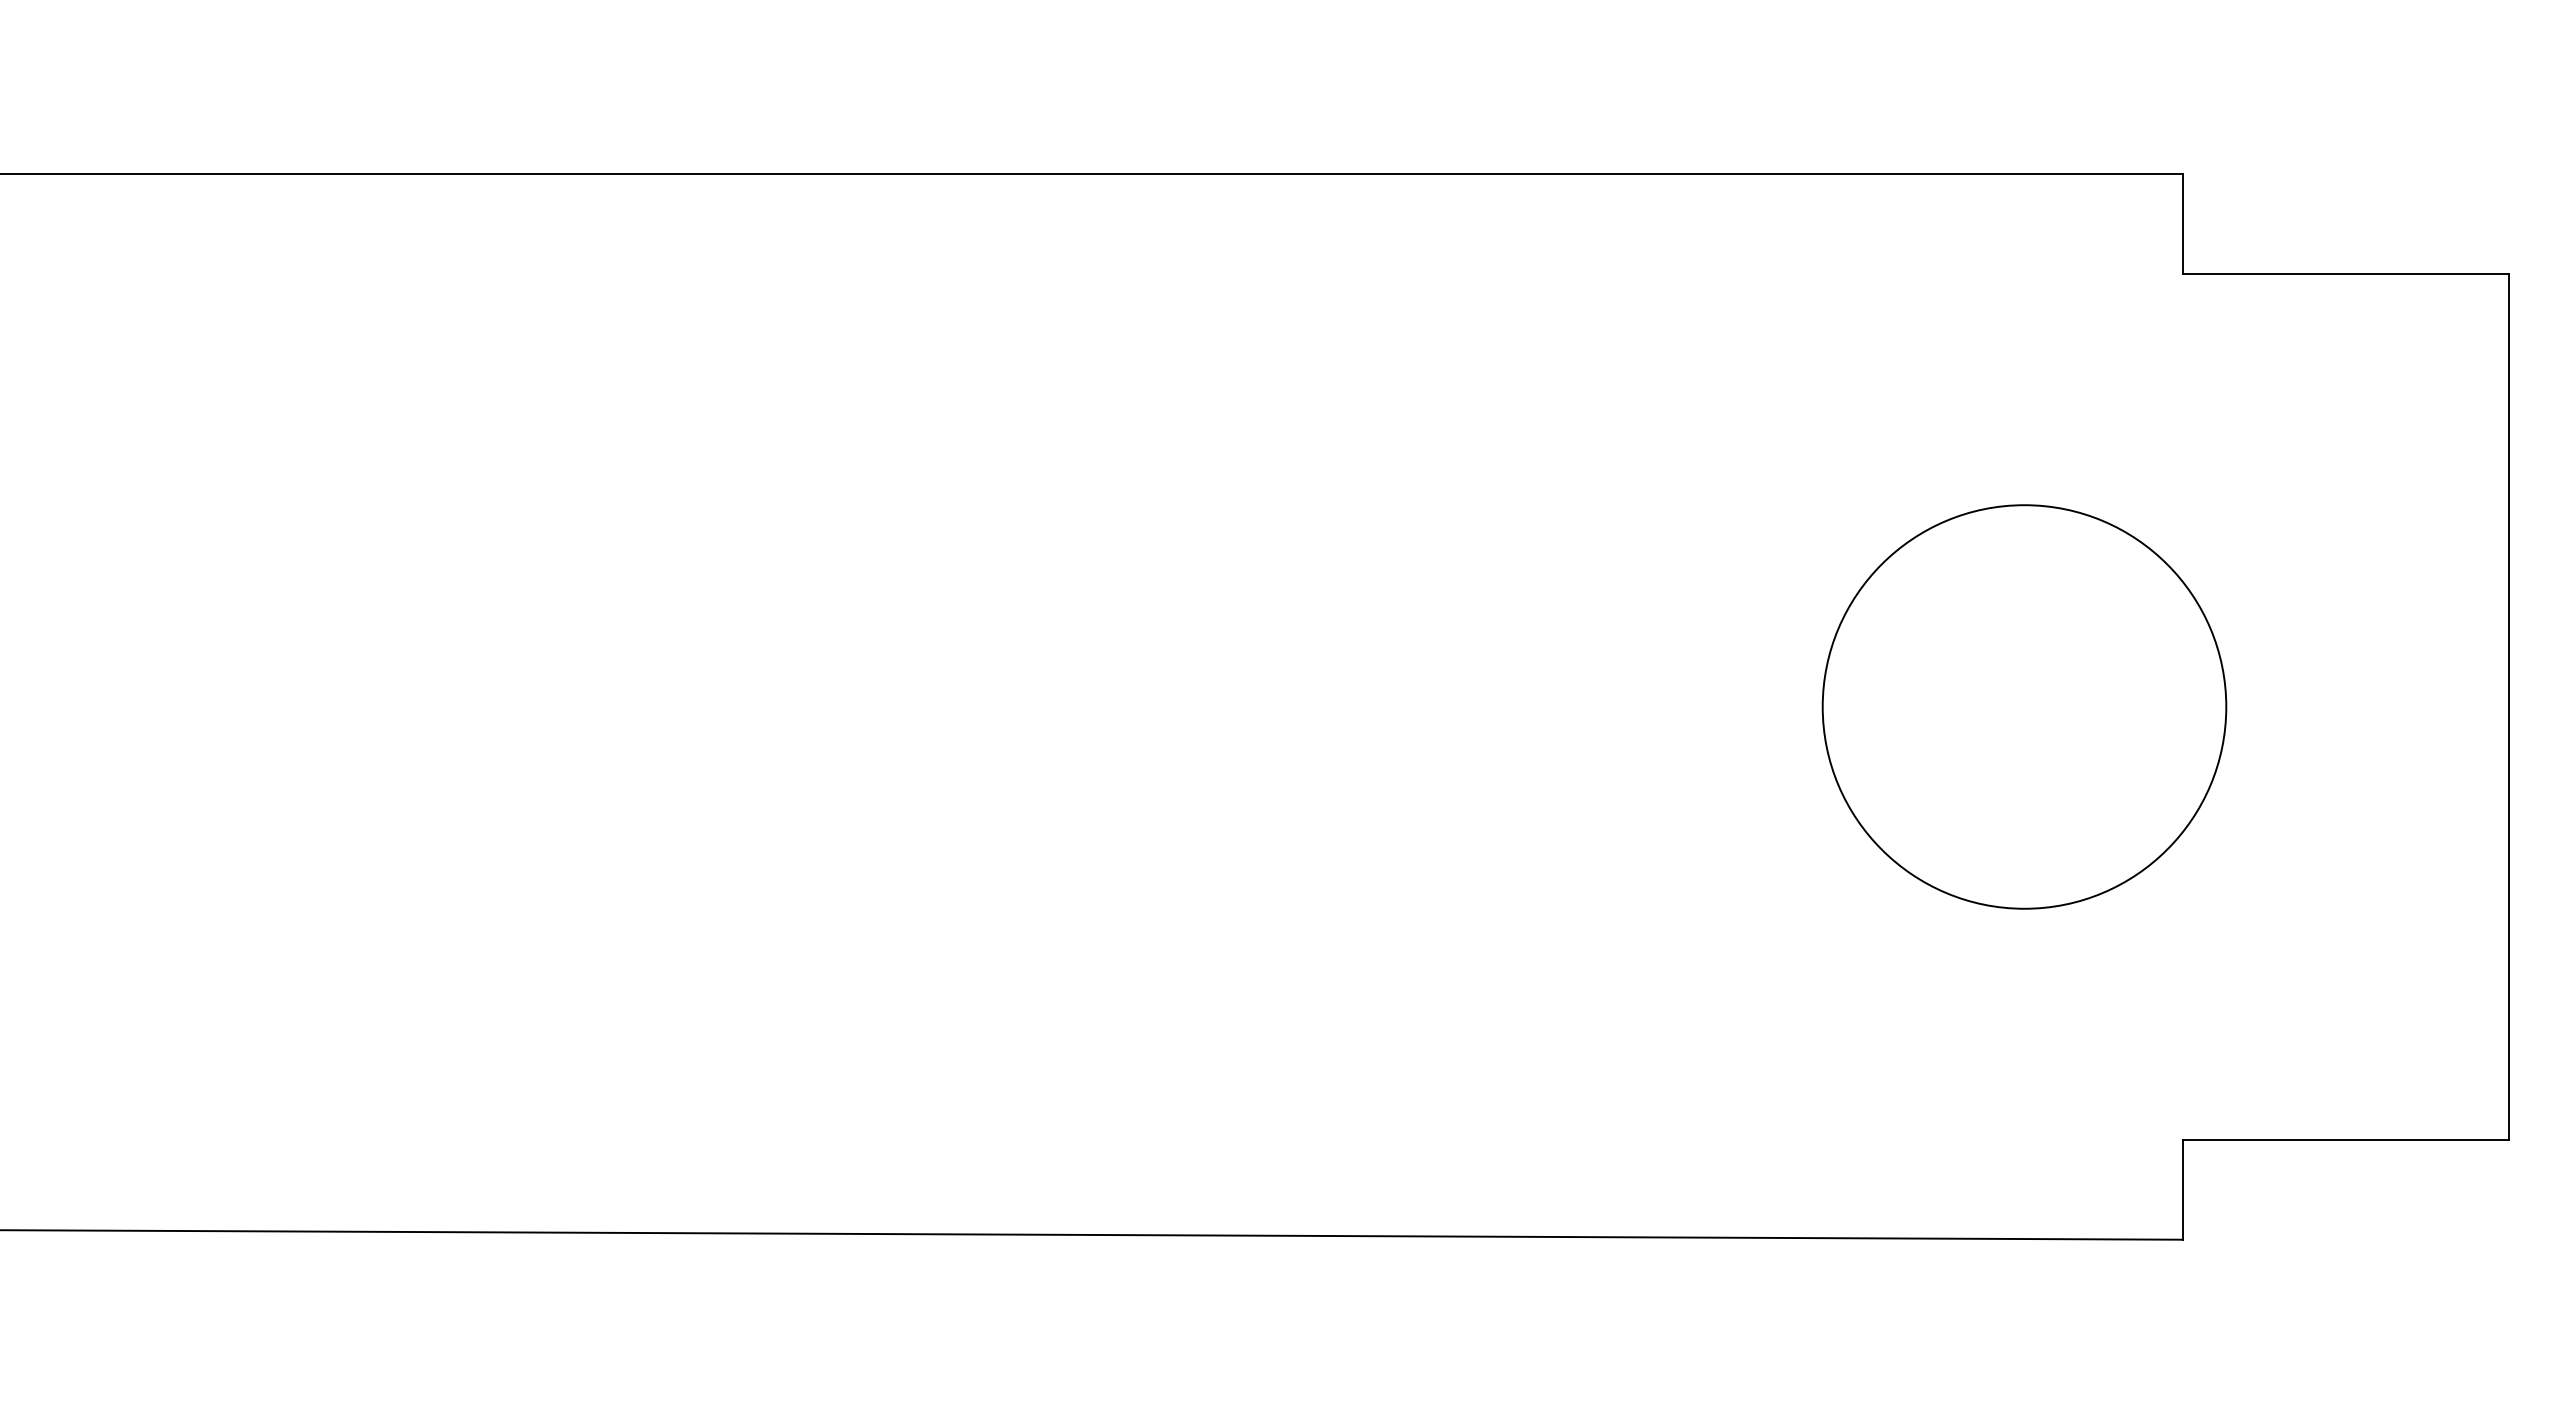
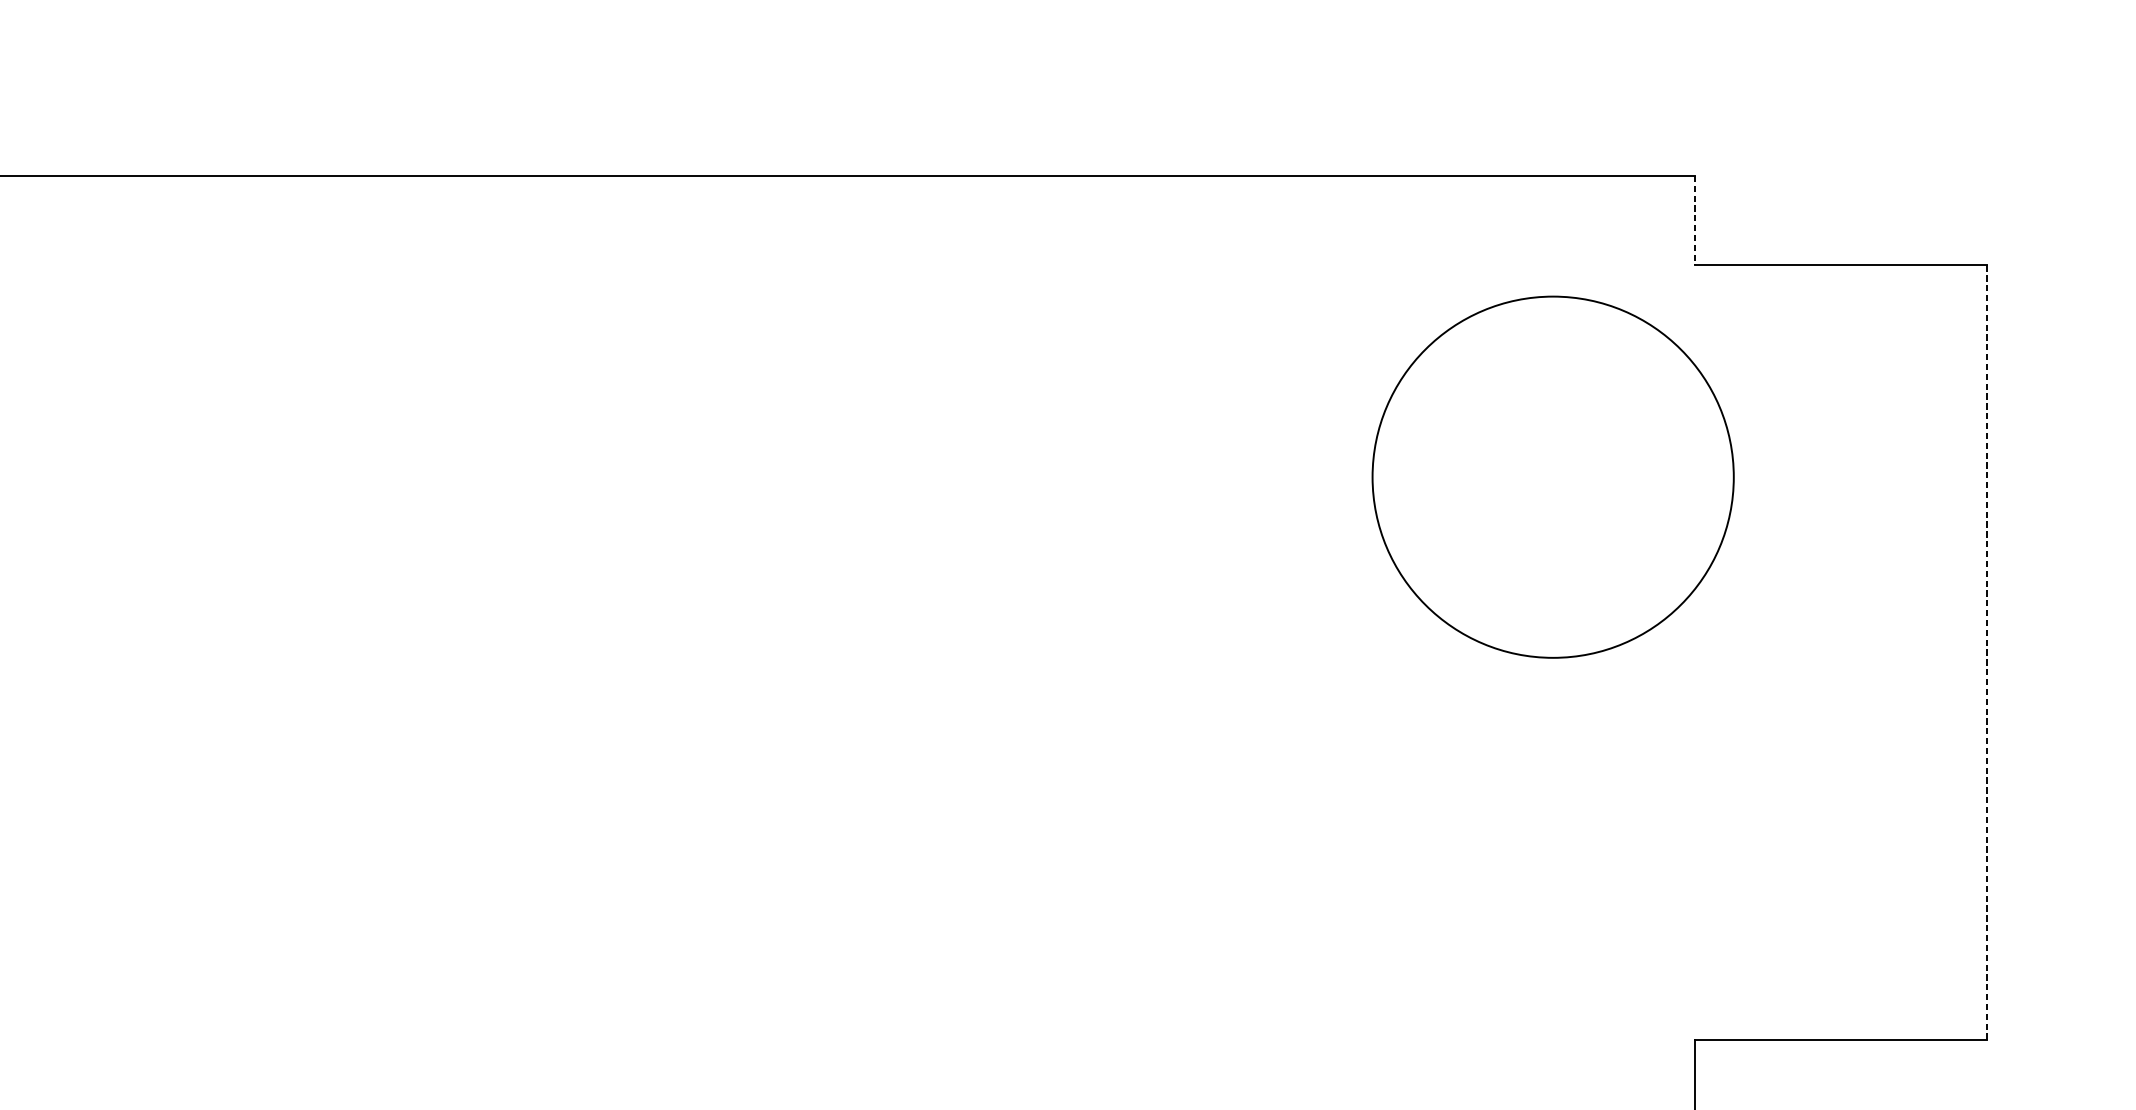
line: (2182, 224) -> (1694, 220), solid -> dashed
circle: (2024, 706) -> (1553, 476), moved
line: (2508, 707) -> (1986, 653), solid -> dashed

